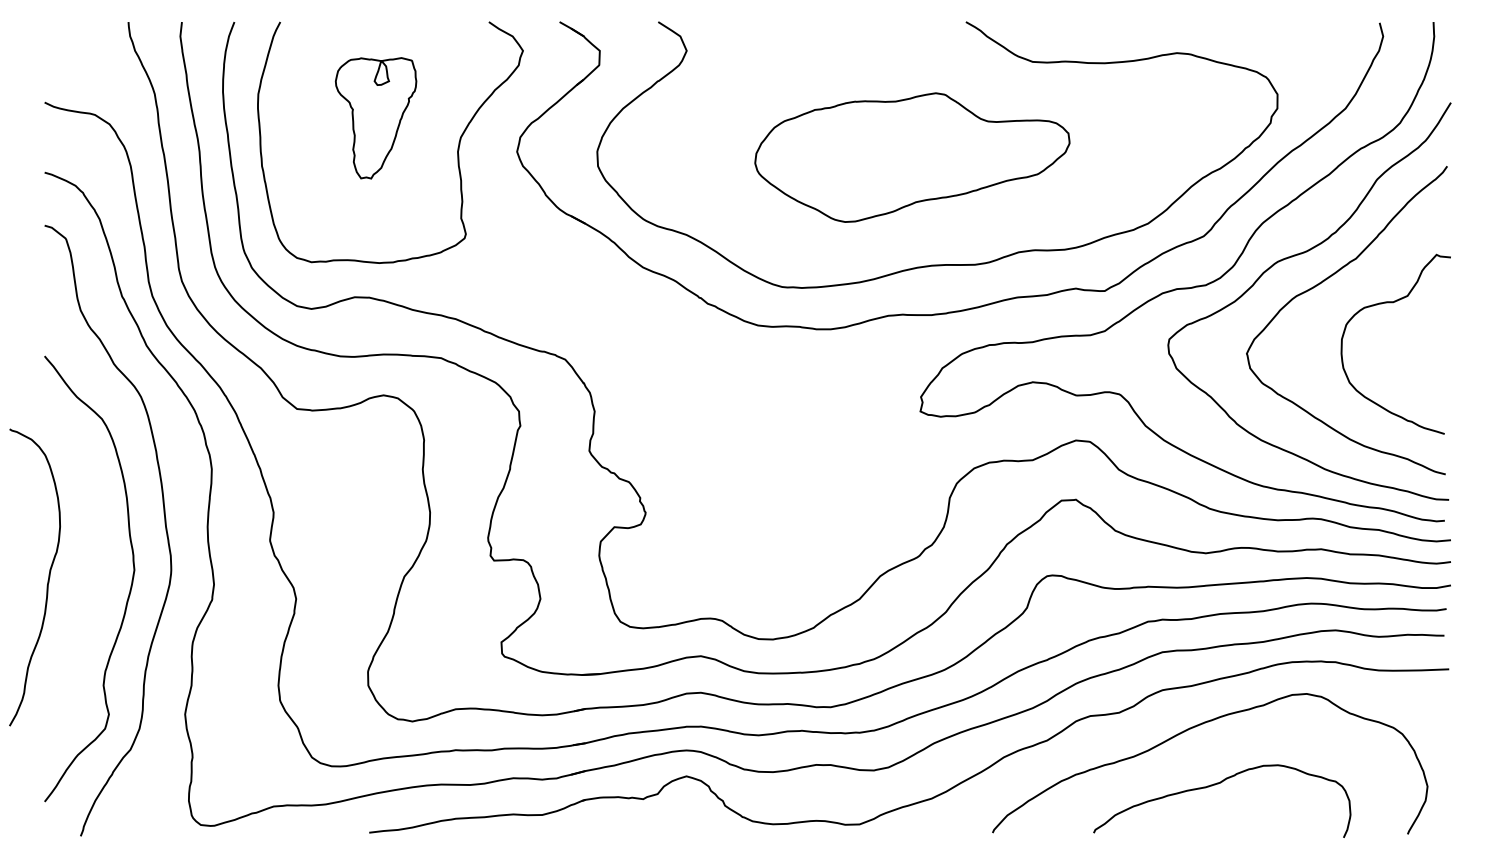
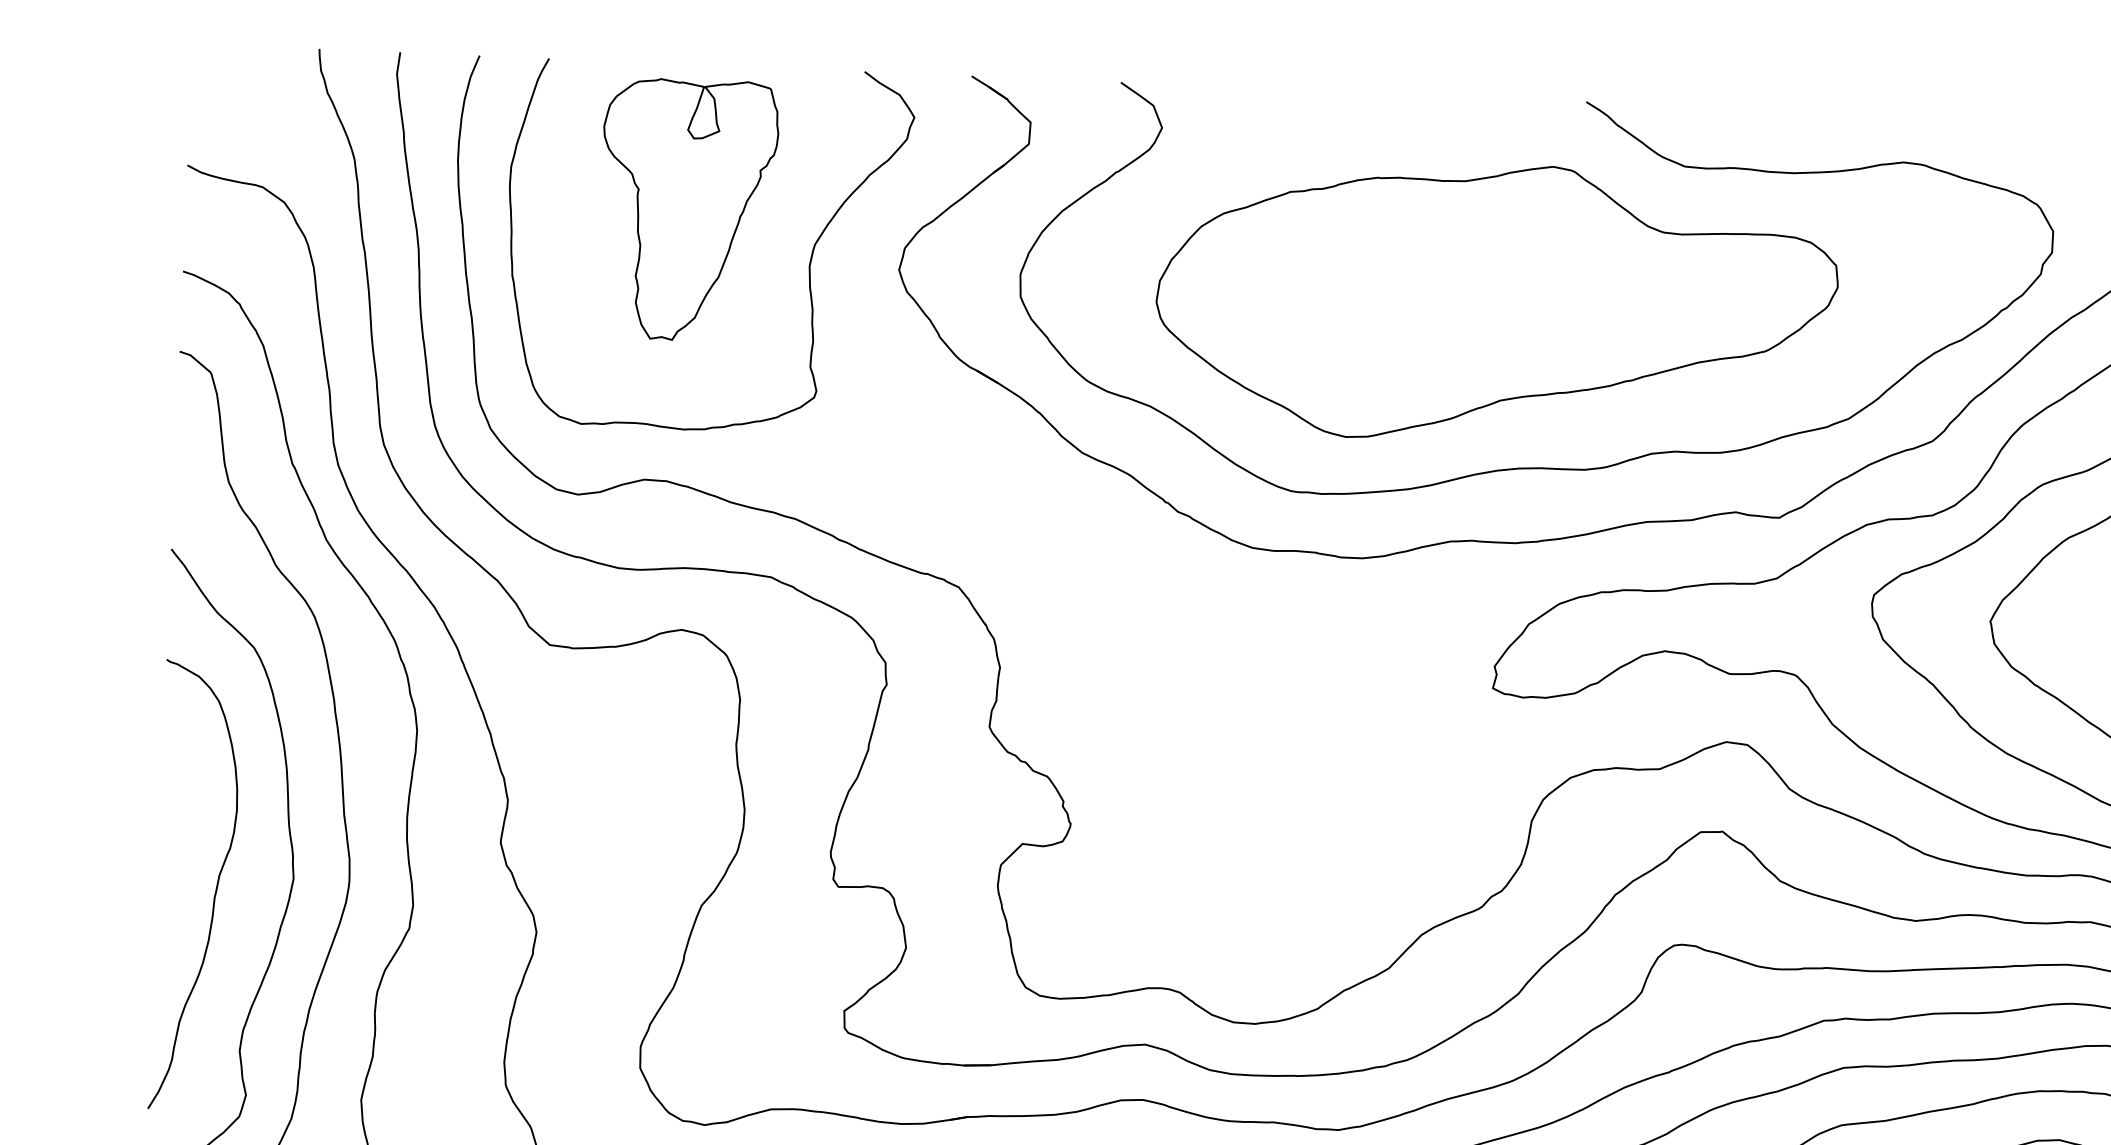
part: (375, 118) -> (686, 210), size x1.43
part: (912, 157) -> (1496, 303), size x1.43
curve: (47, 580) -> (214, 890), moved

